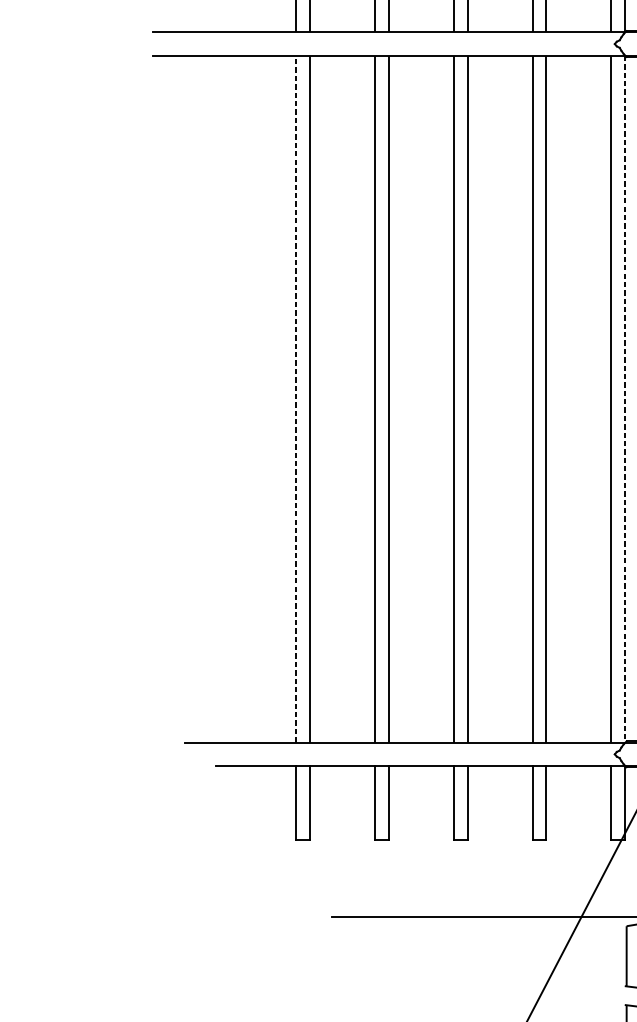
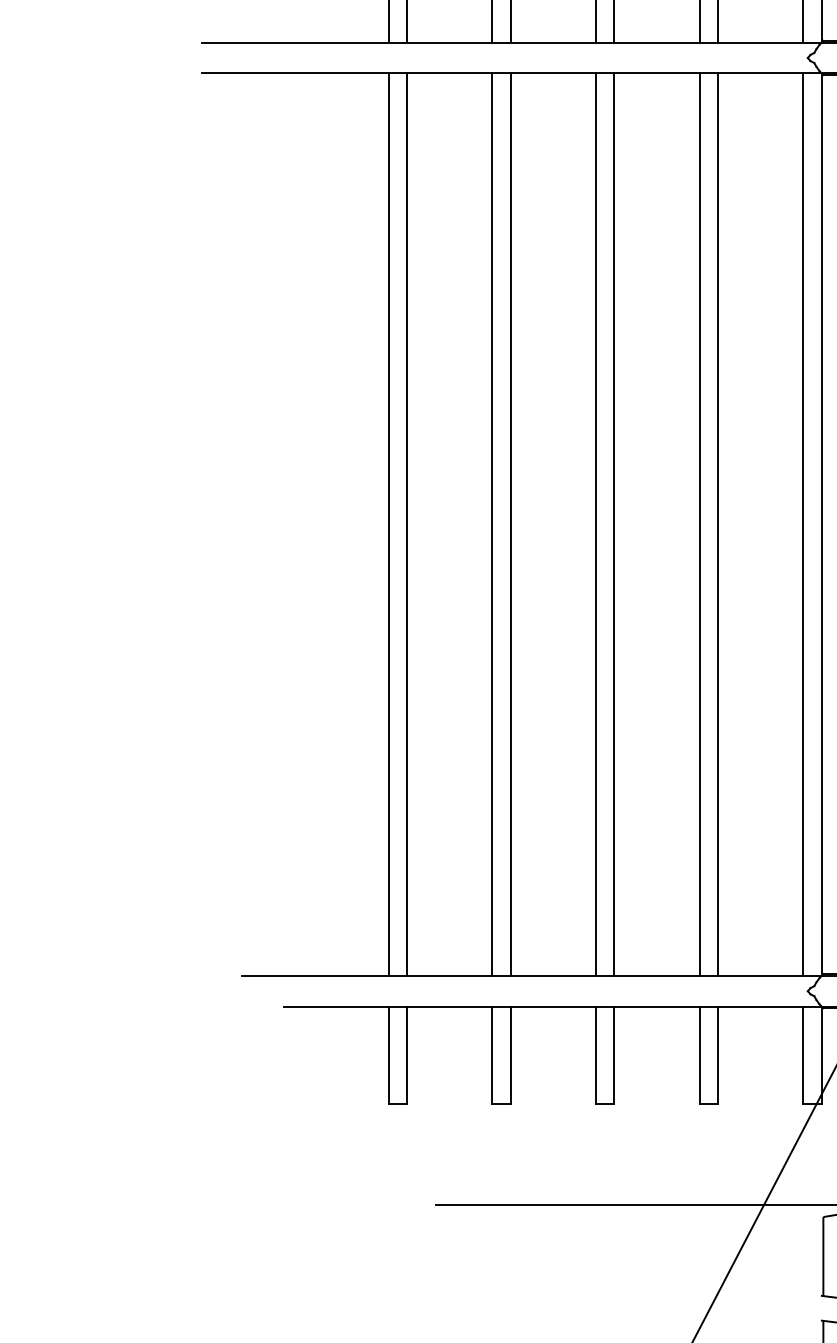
line: (295, 399) -> (388, 524), dashed -> solid
line: (625, 399) -> (821, 525), dashed -> solid

